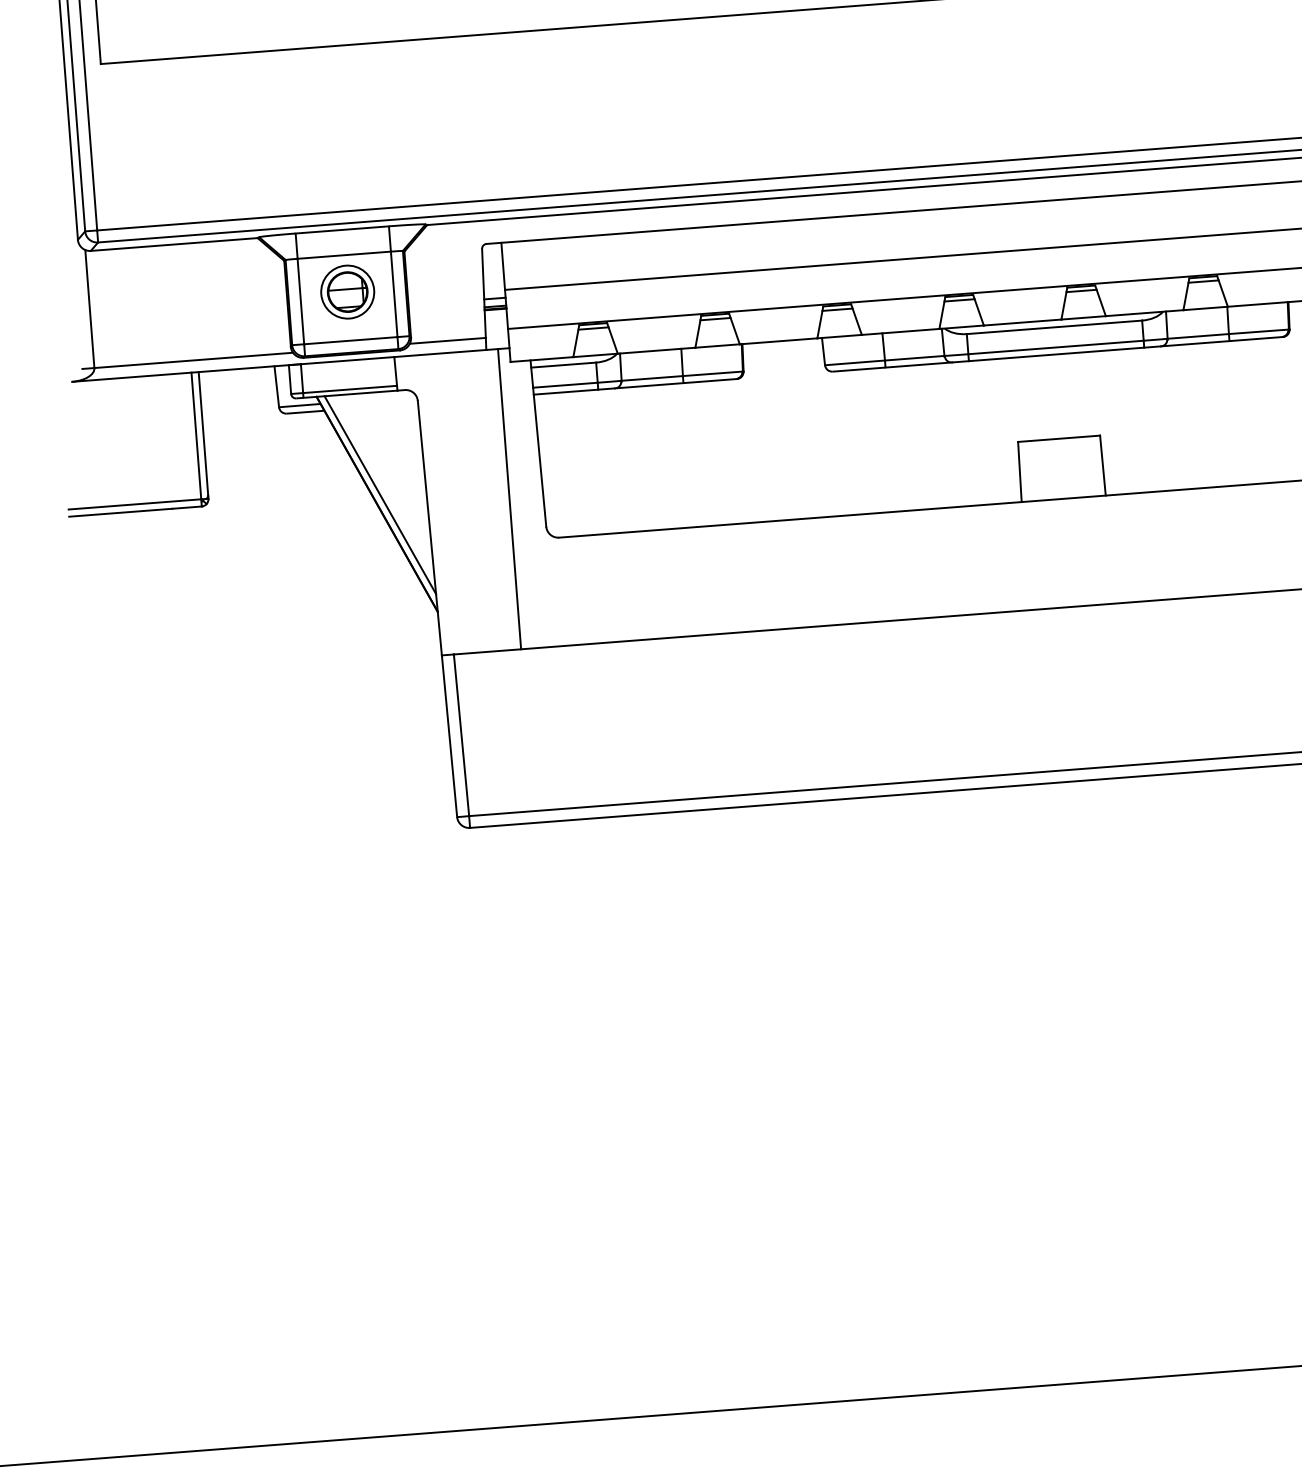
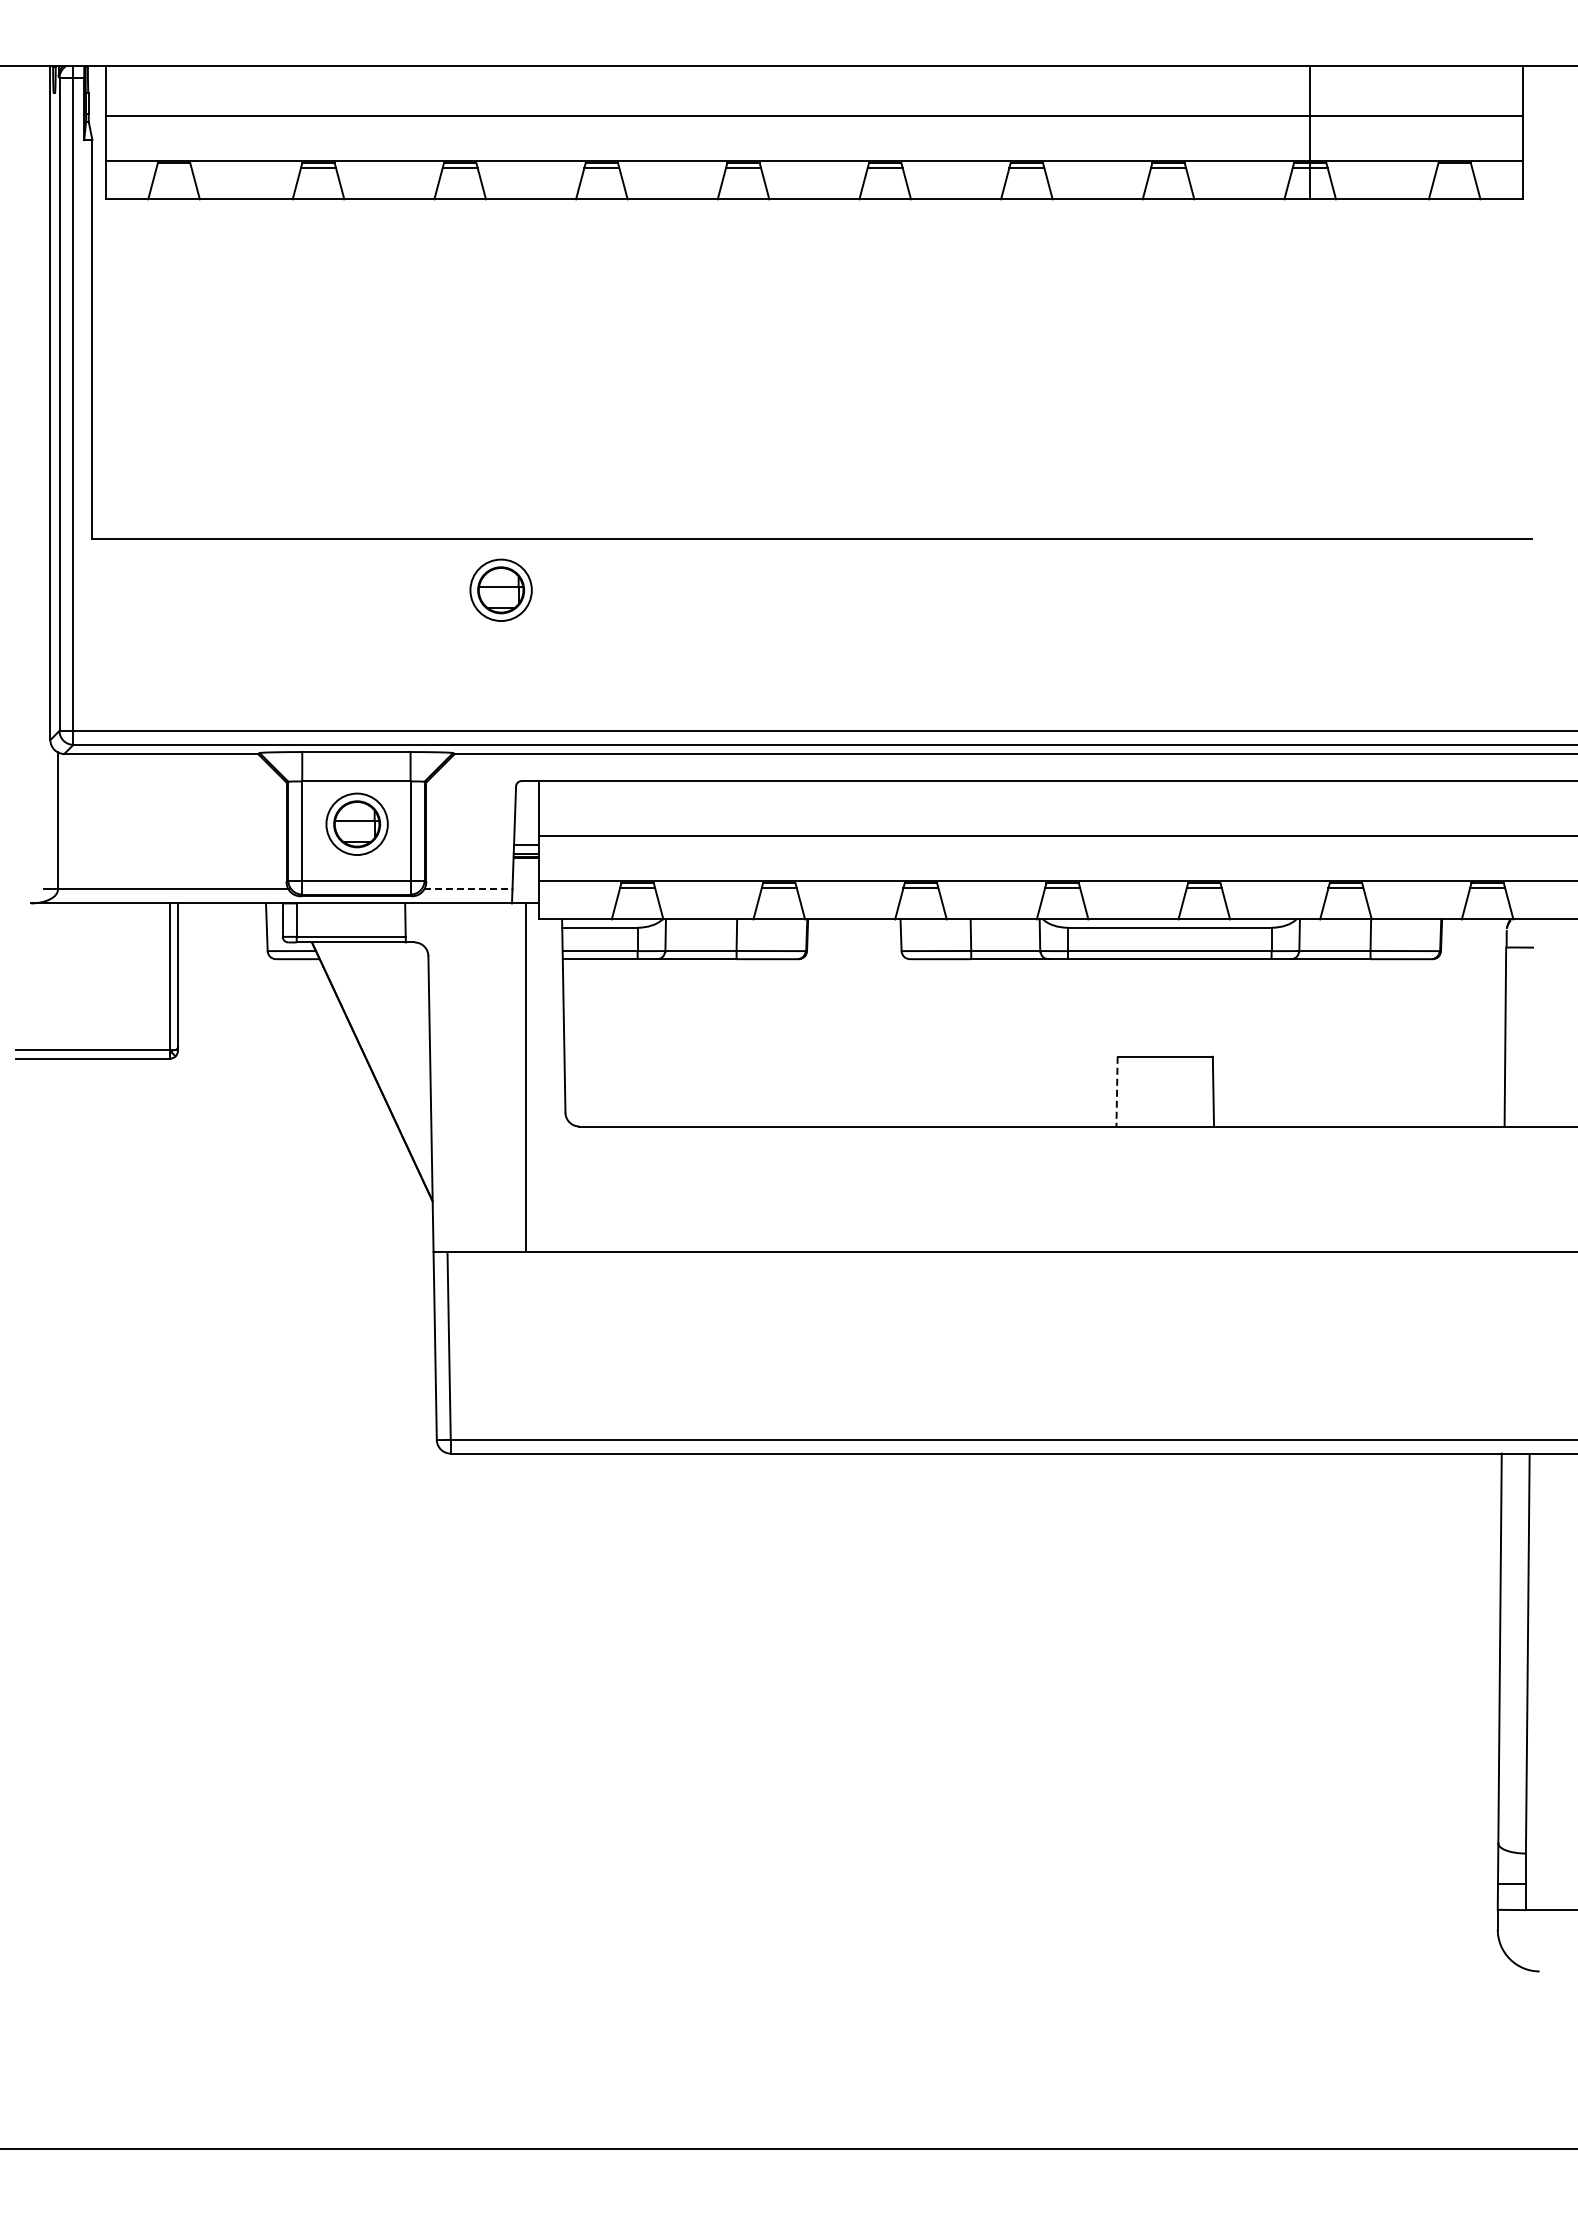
part: (455, 80) -> (500, 589), added
line: (447, 340) -> (468, 889), solid -> dashed
line: (1020, 471) -> (1117, 1091), solid -> dashed
line: (380, 495) -> (376, 1061), removed

